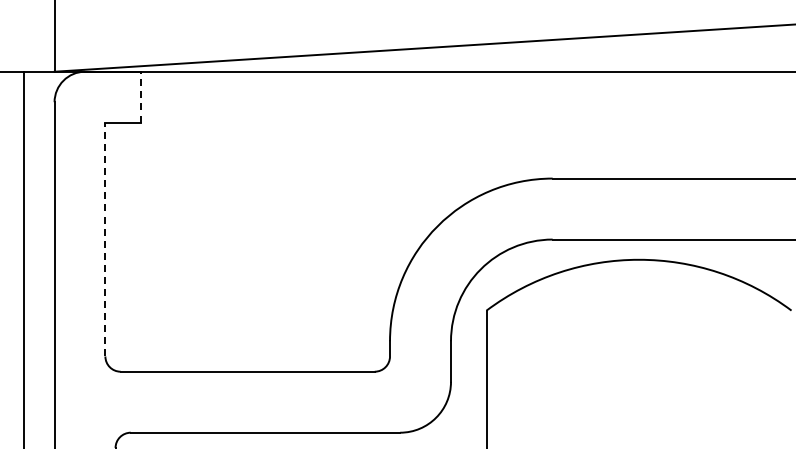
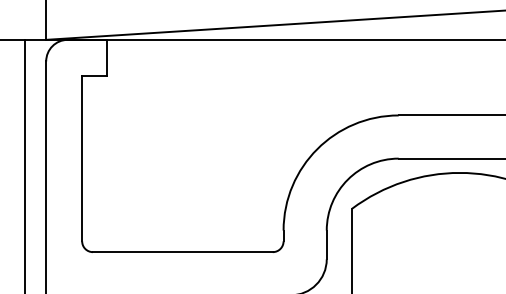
line: (140, 96) -> (107, 57), dashed -> solid
line: (105, 239) -> (82, 158), dashed -> solid

